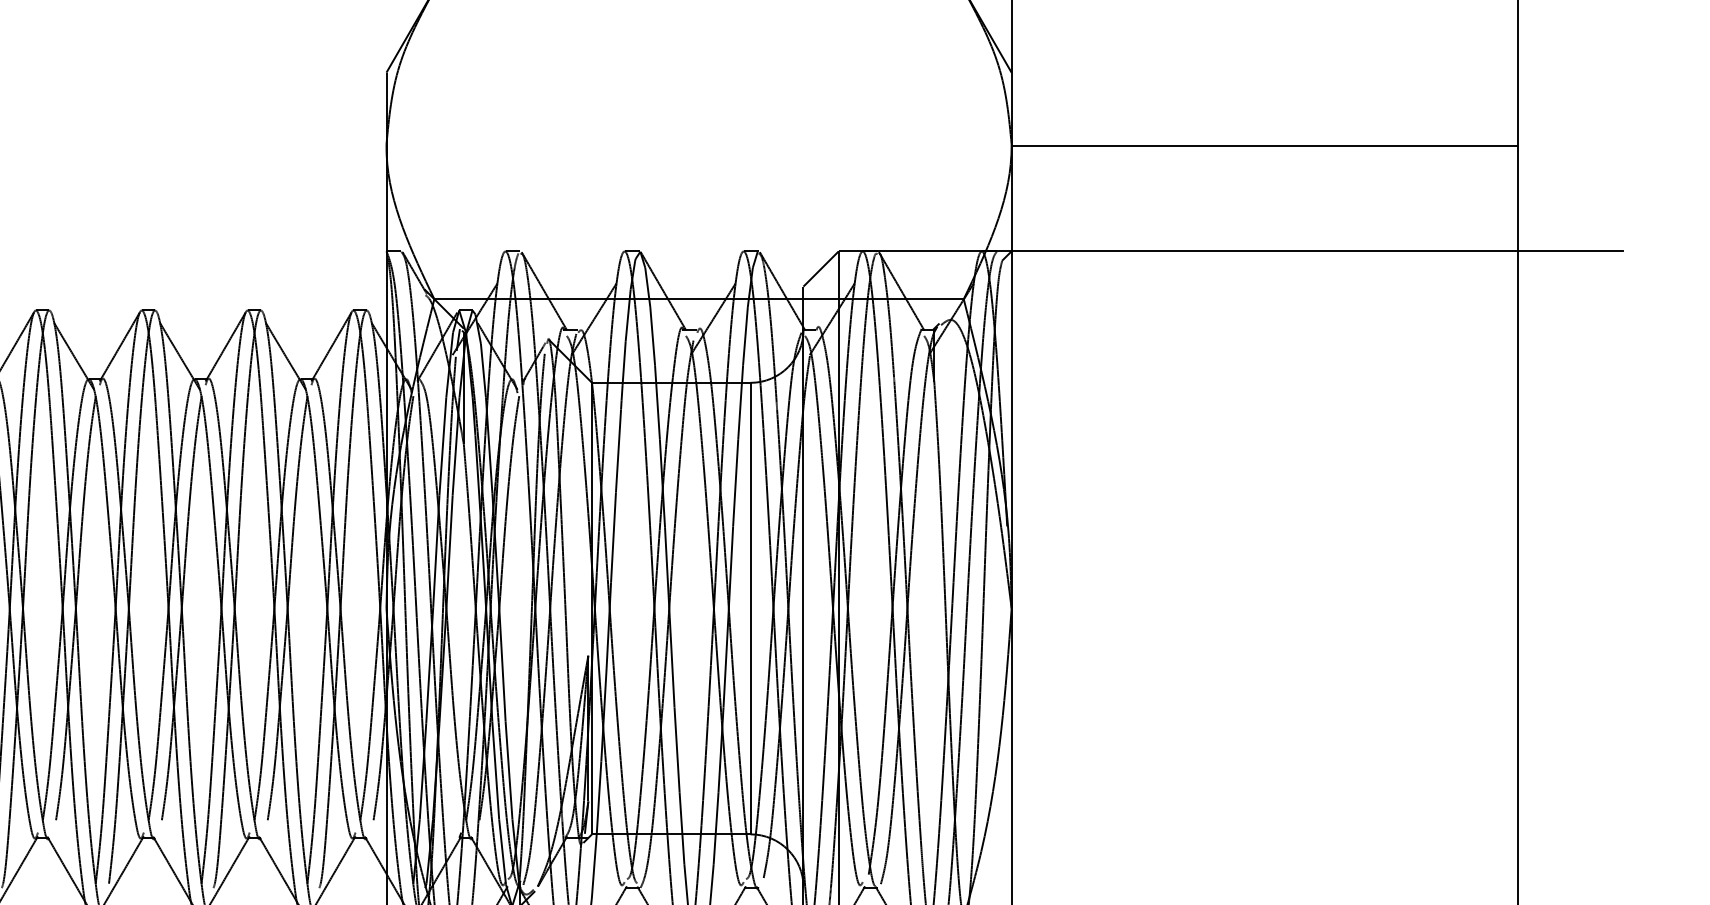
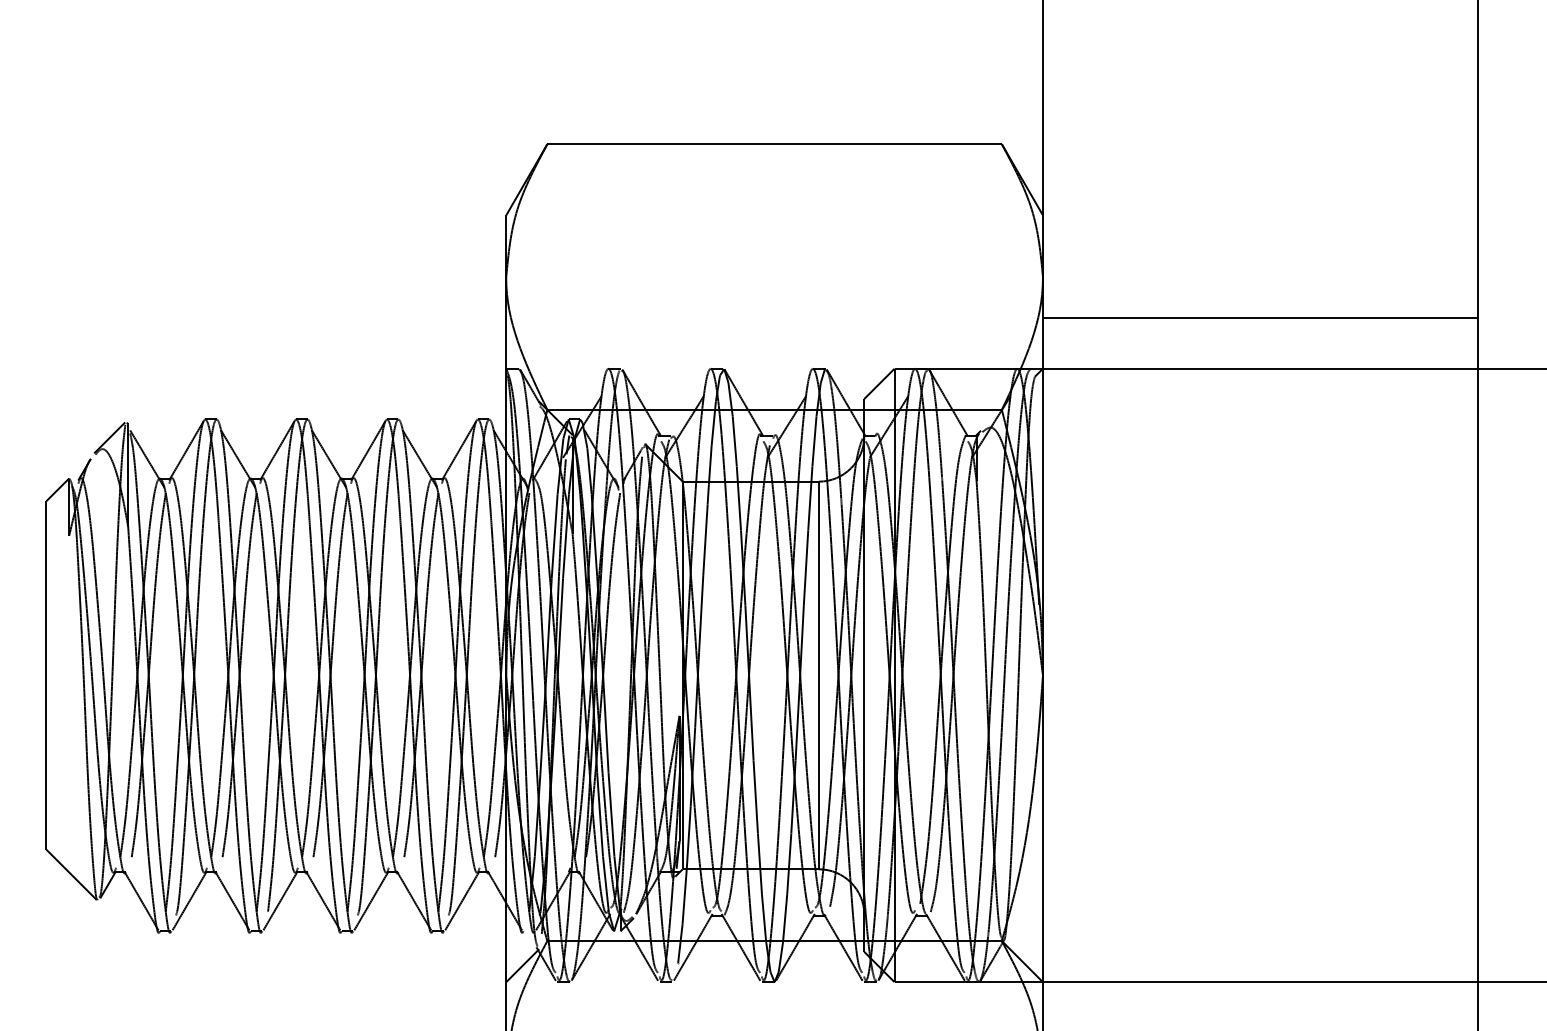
line: (1263, 146) -> (1259, 317), moved

